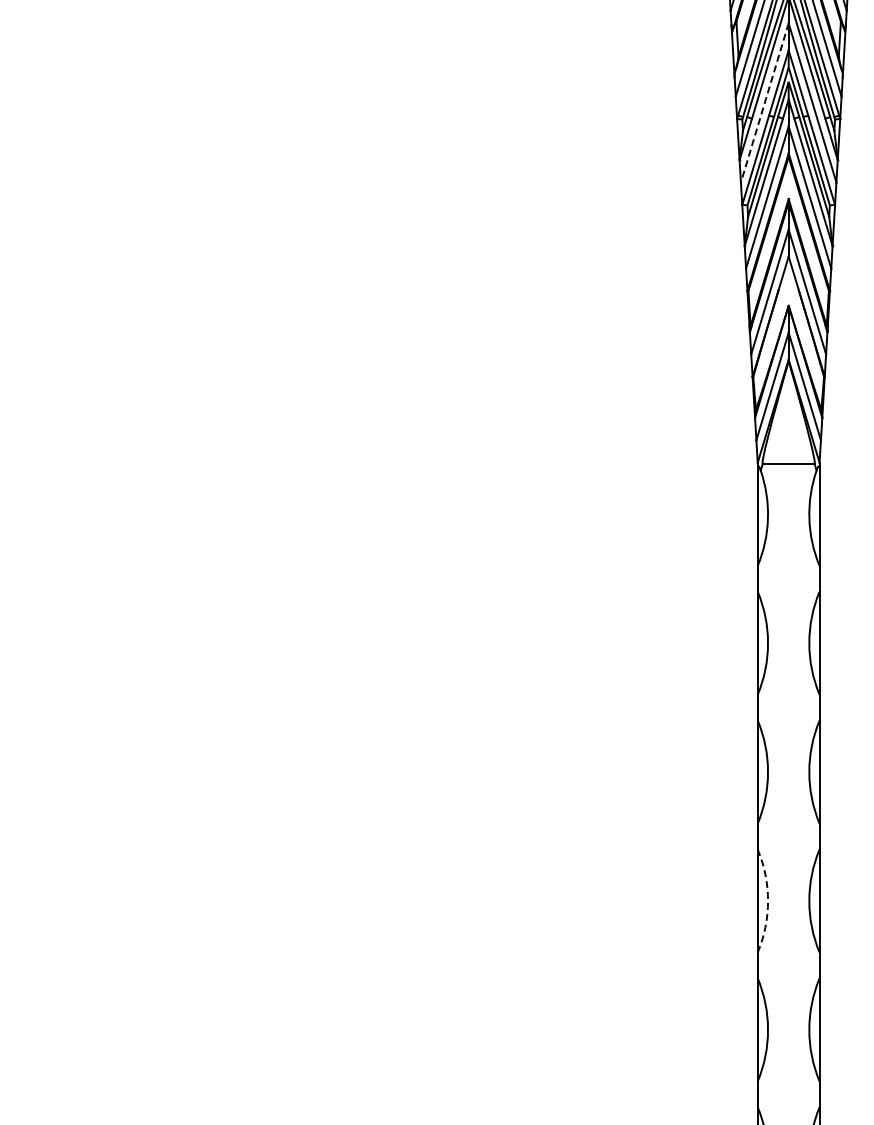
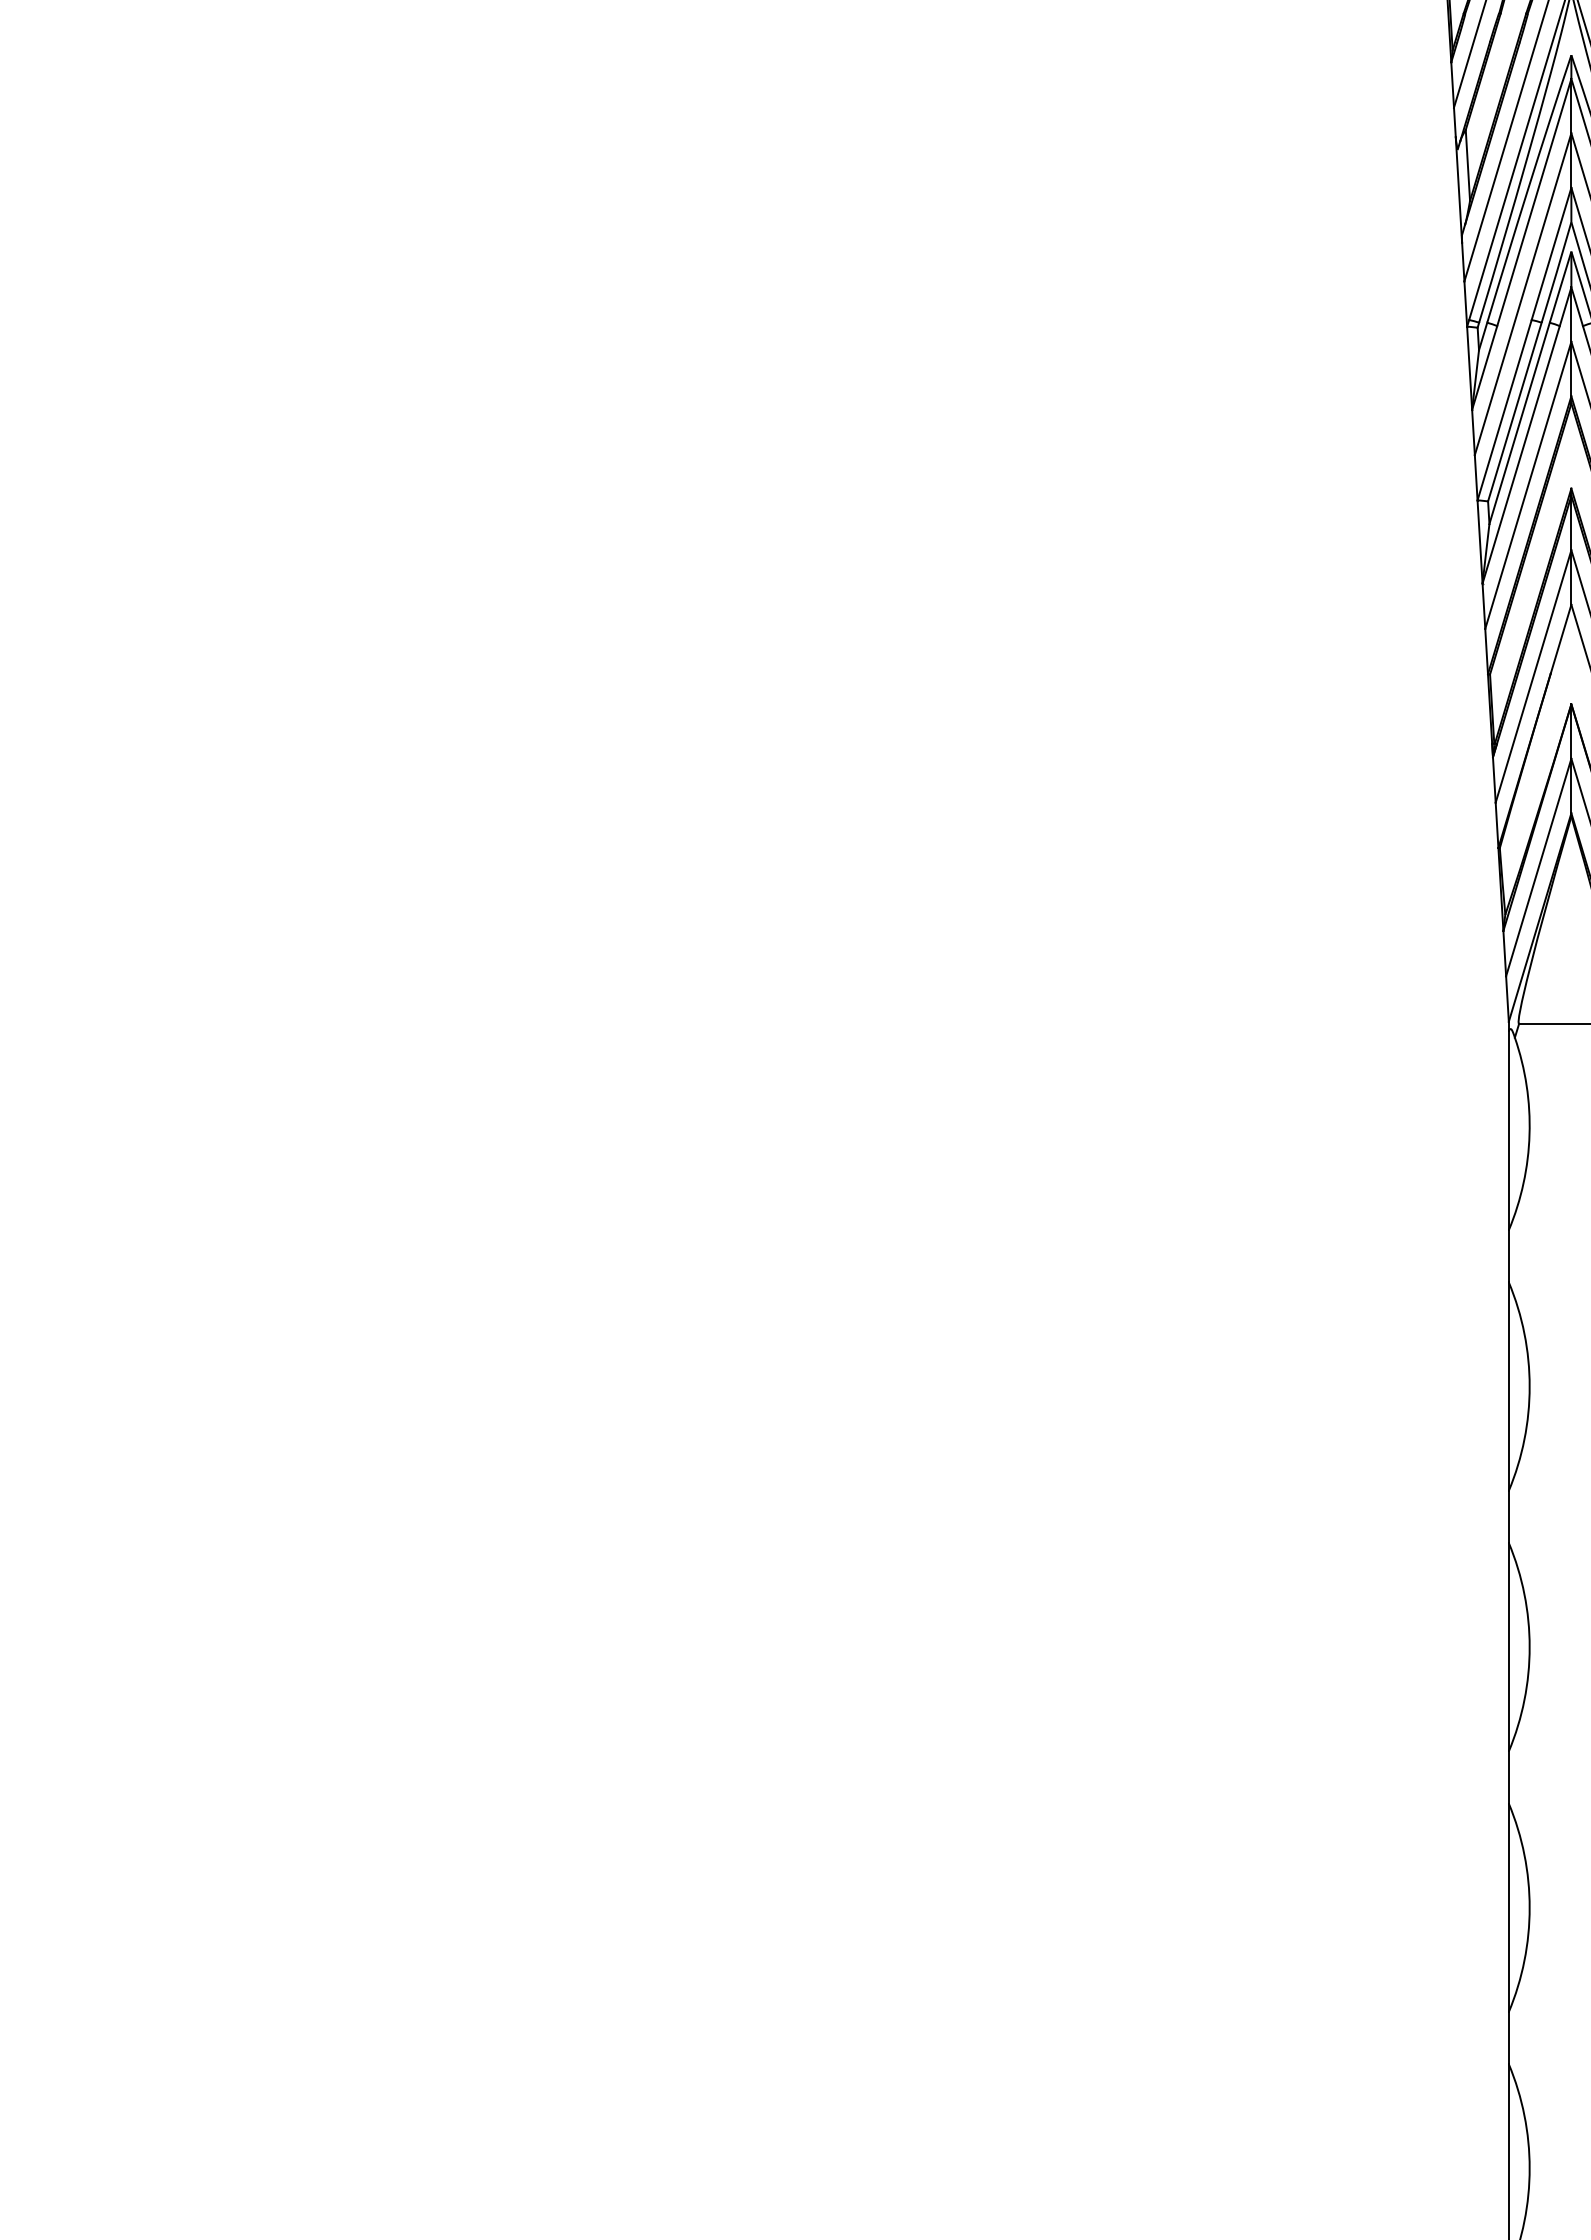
line: (764, 103) -> (1522, 295), dashed -> solid
arc: (768, 901) -> (1530, 1908), dashed -> solid

